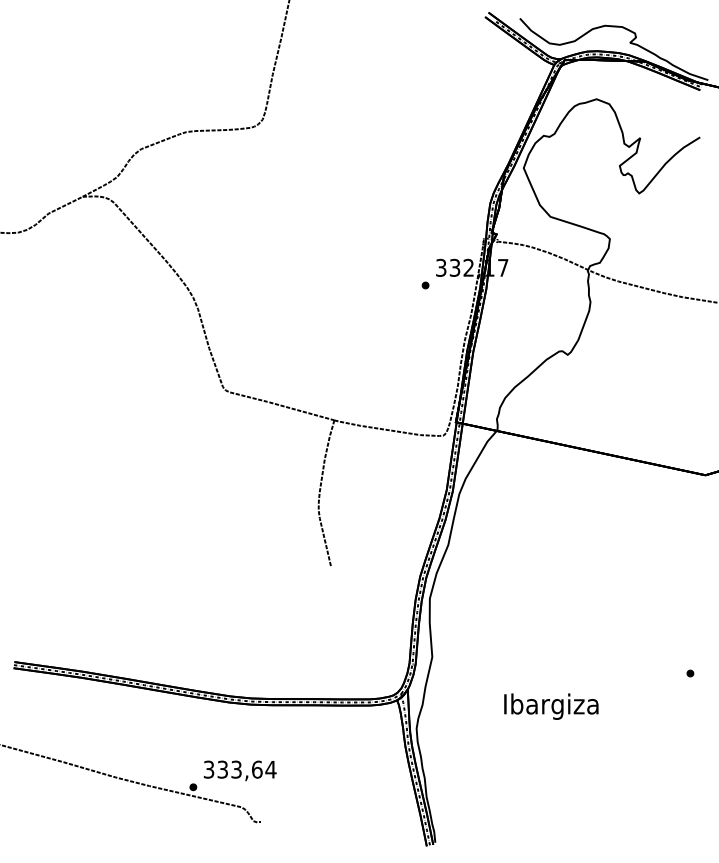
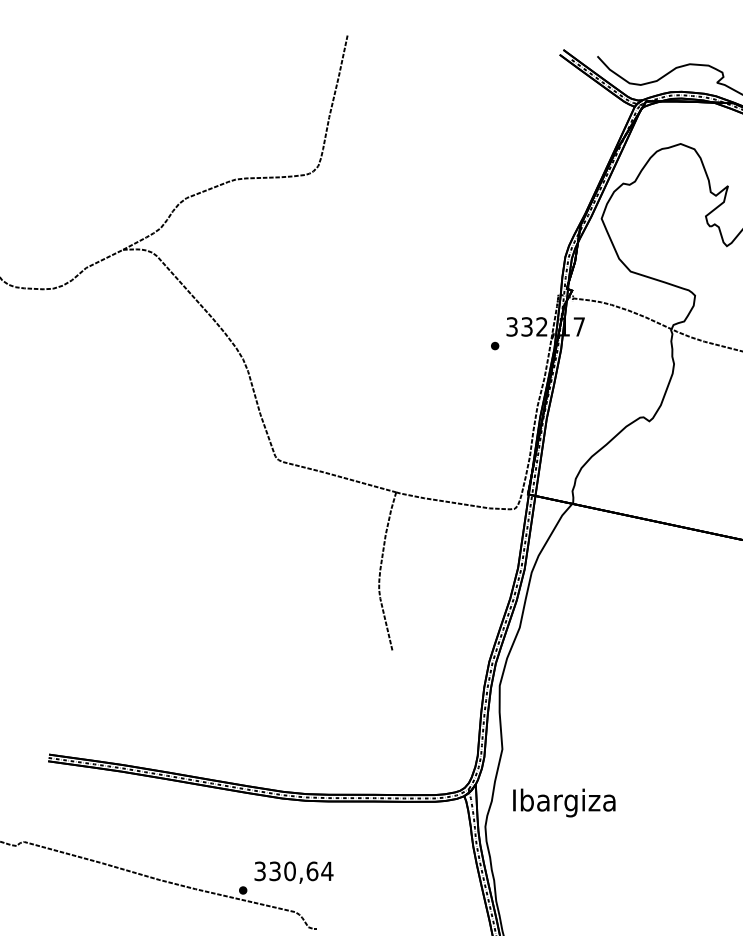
text: (551, 706) -> (564, 802), moved
text: (236, 769) -> (289, 871), 333,64 -> 330,64

